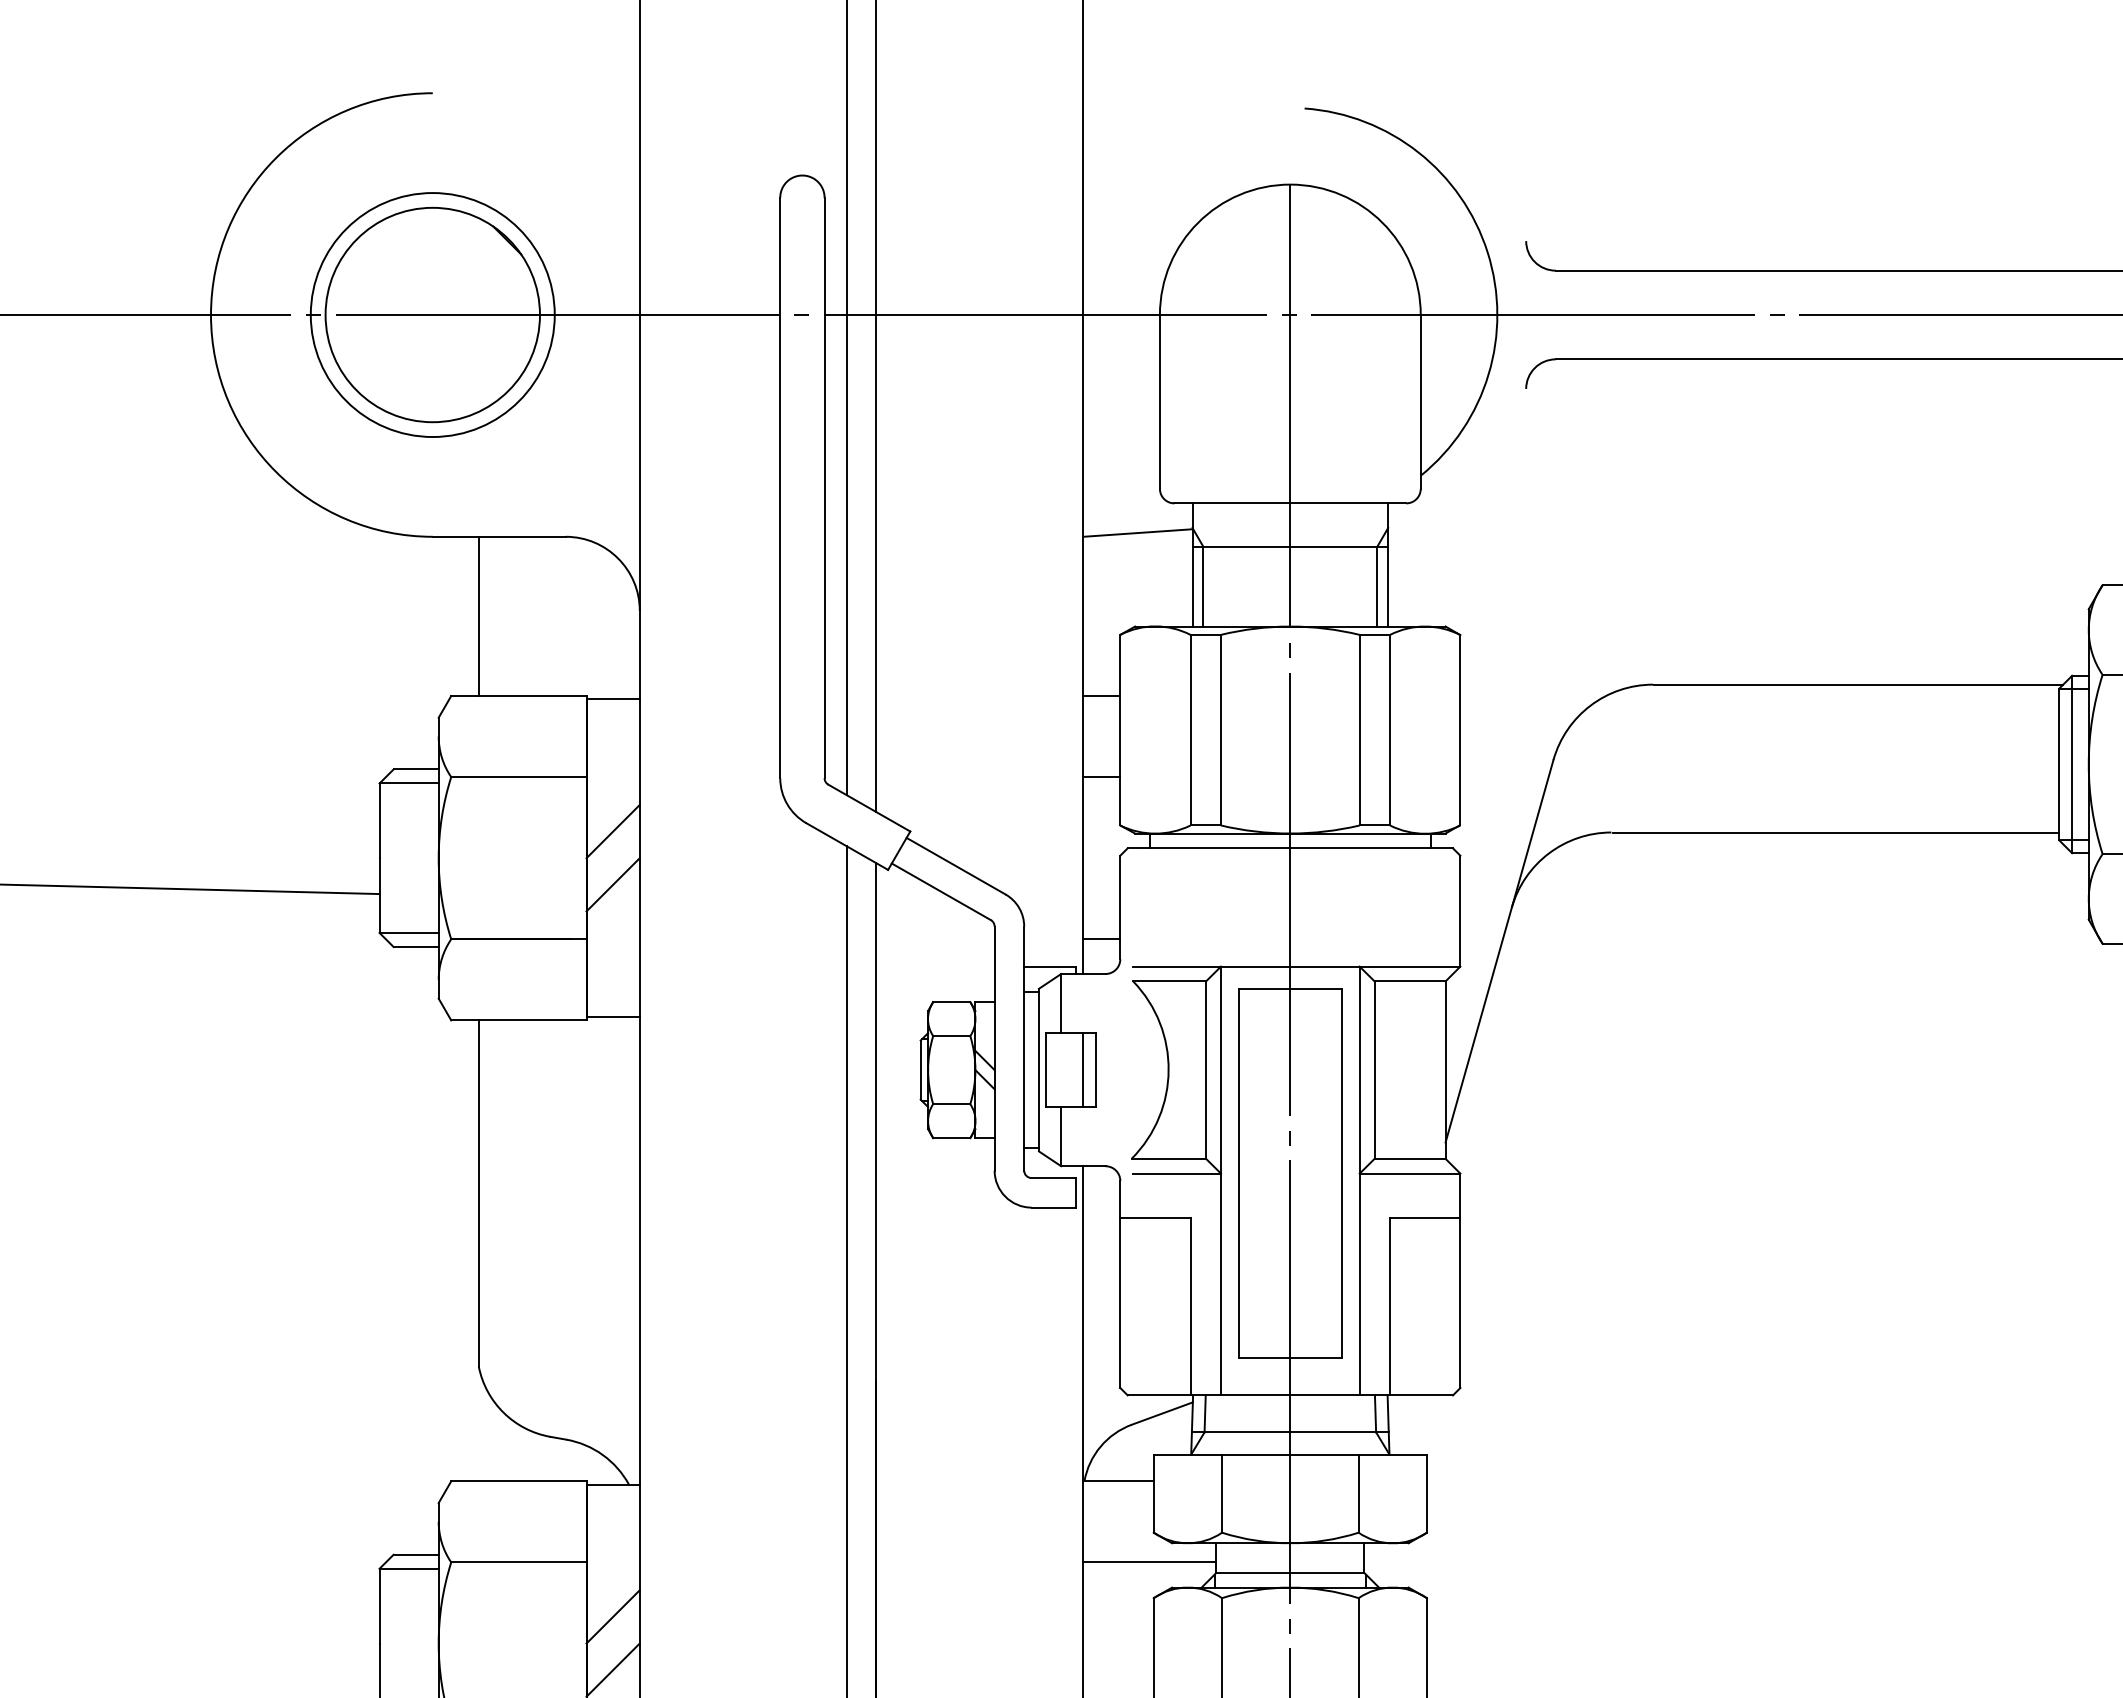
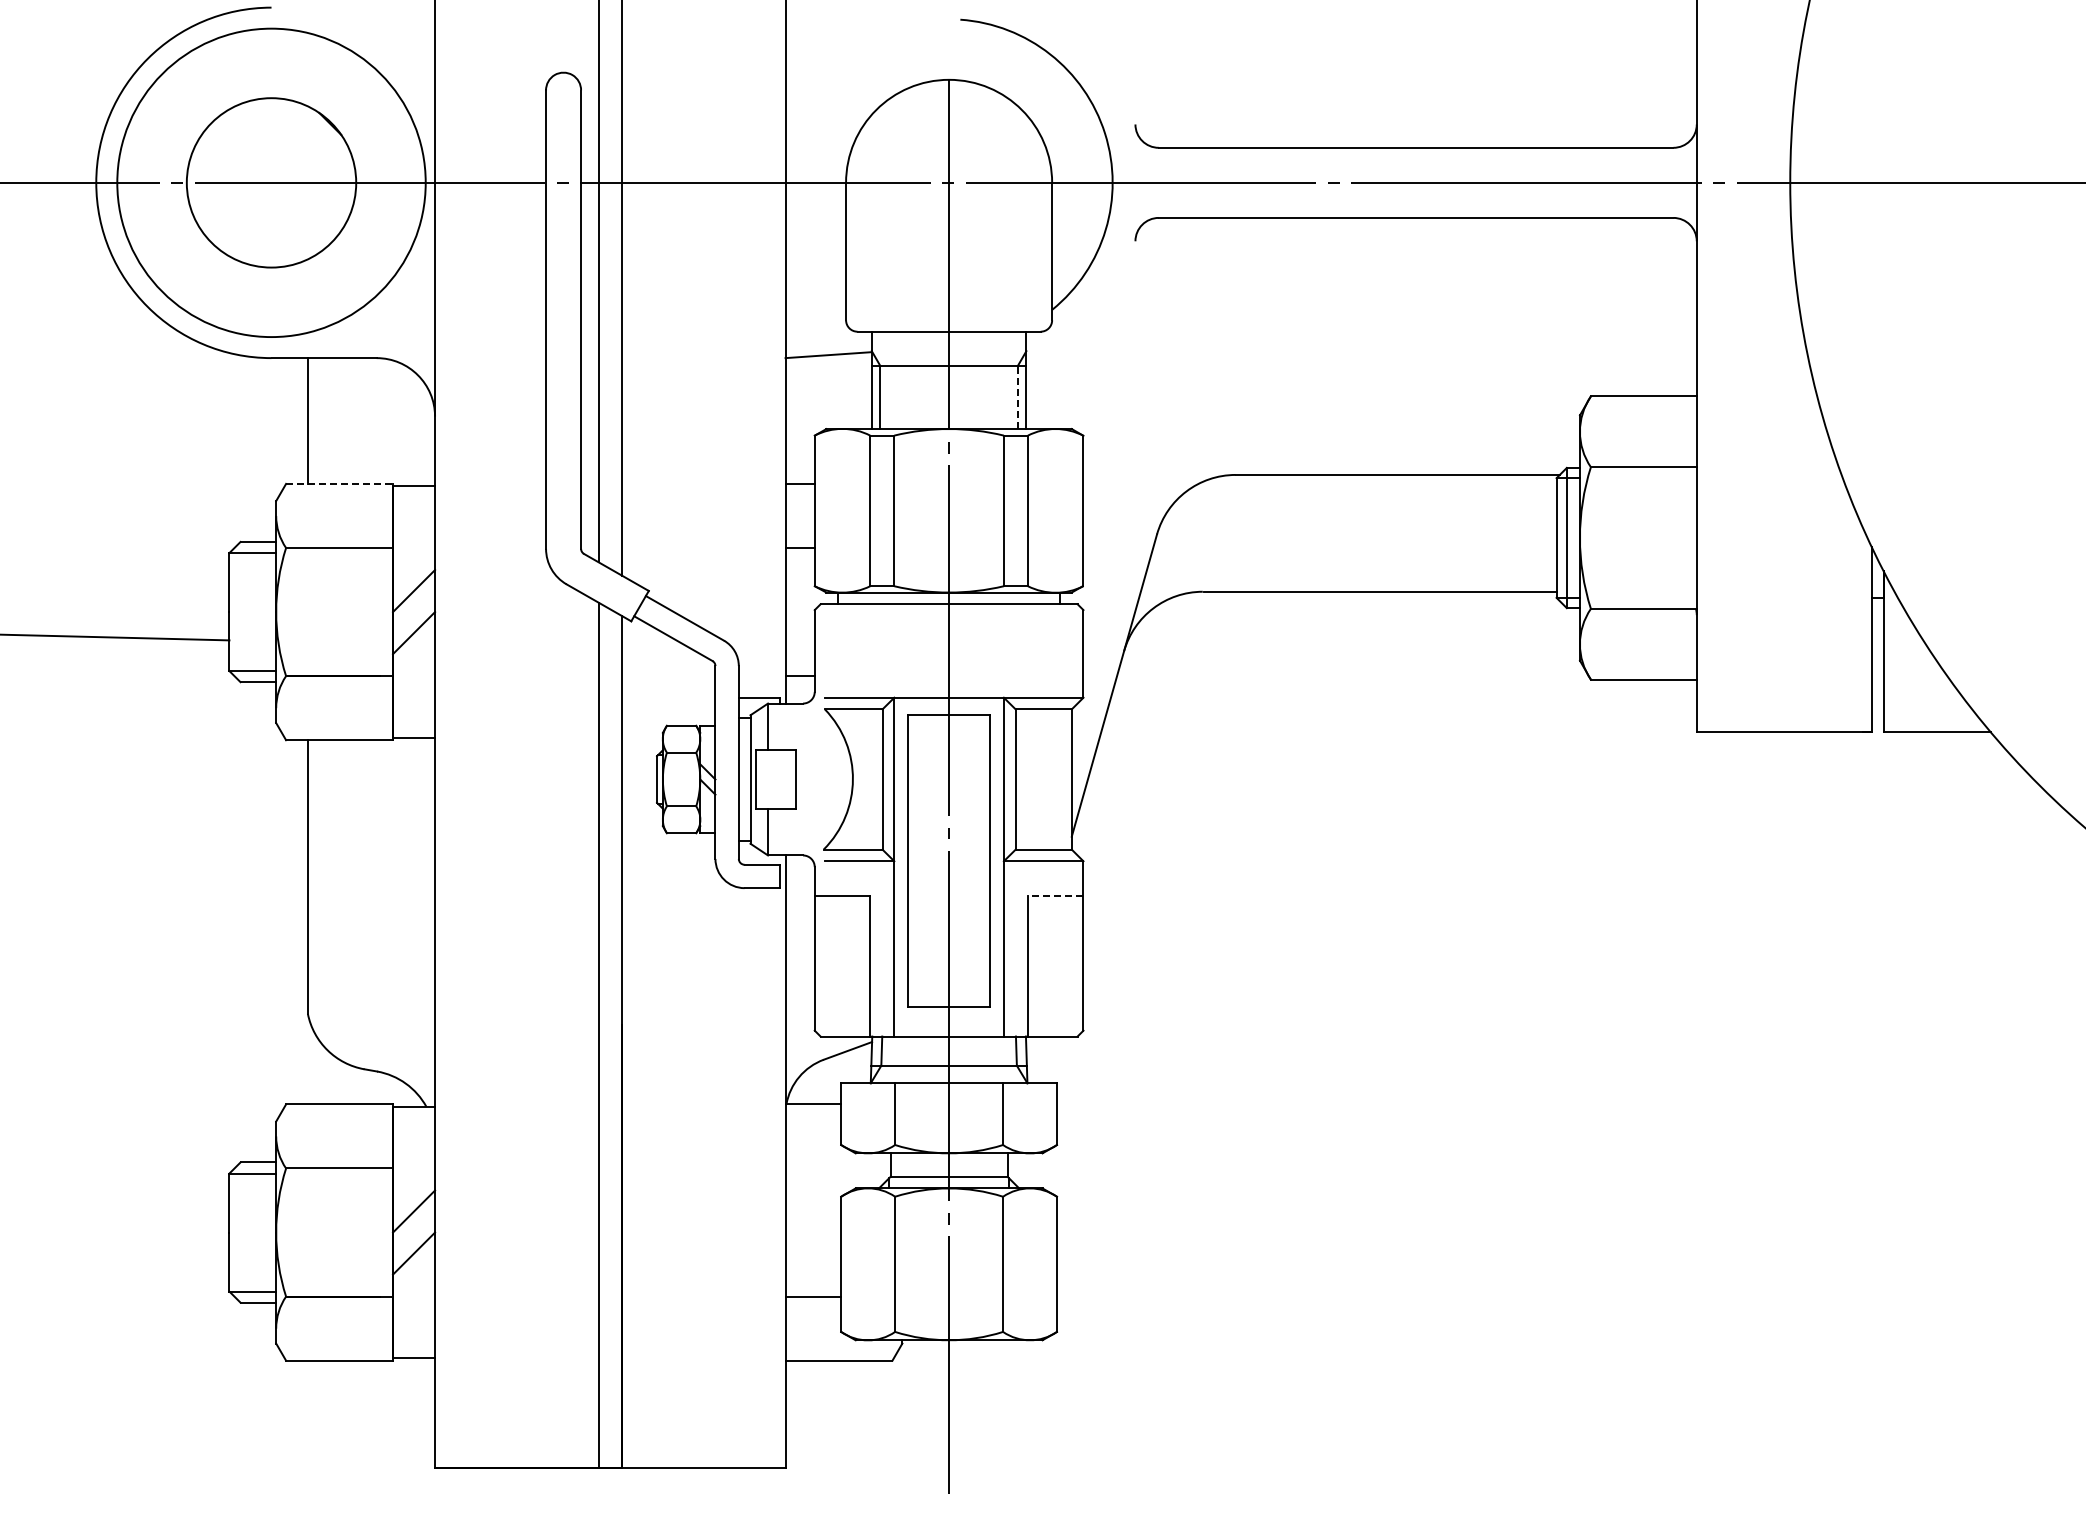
circle: (432, 314) -> (271, 182), size x1.6
line: (1376, 586) -> (1017, 397), solid -> dashed
line: (520, 695) -> (340, 483), solid -> dashed
line: (1083, 1070) -> (785, 779), removed
line: (1424, 1218) -> (1055, 896), solid -> dashed
line: (1149, 1562) -> (837, 1168), removed

